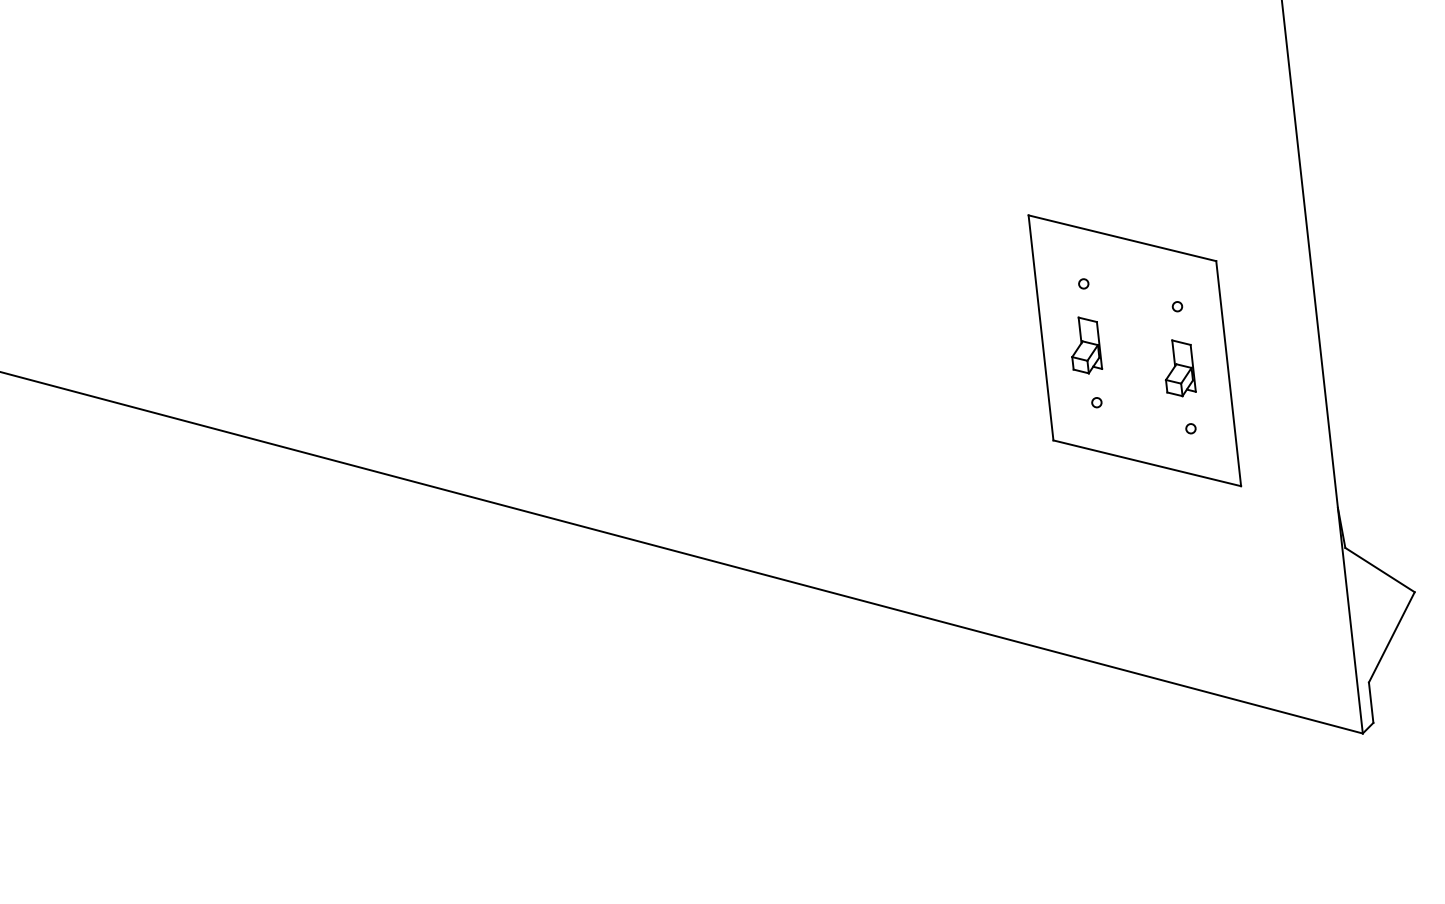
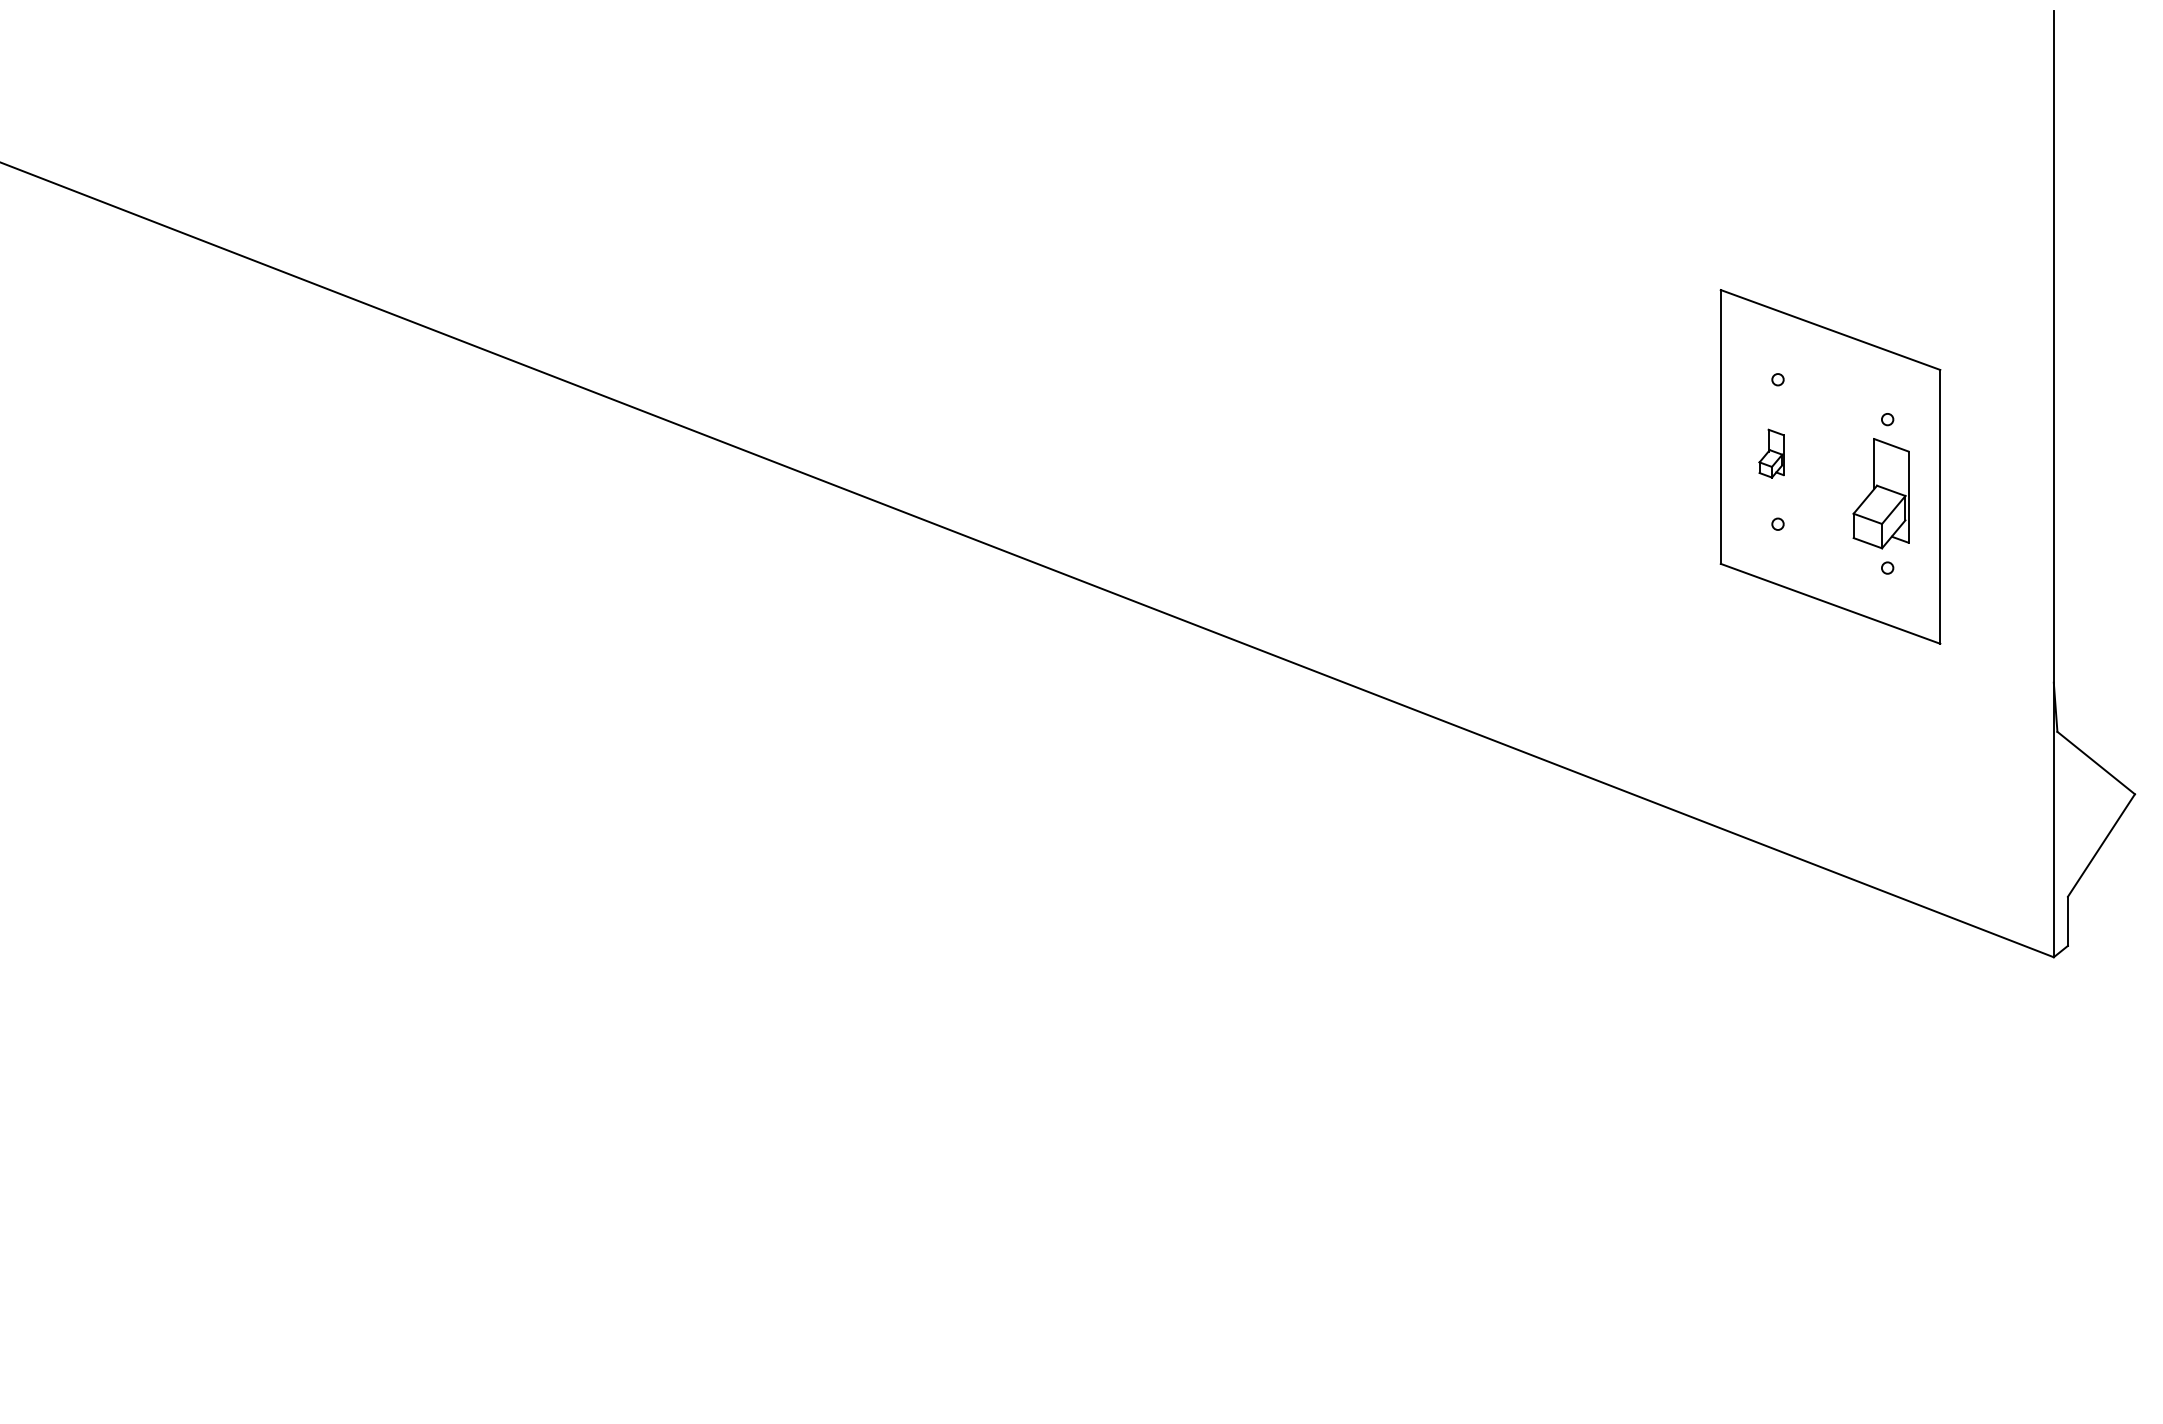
part: (1085, 345) -> (1771, 453), size x0.7
part: (1179, 368) -> (1881, 493), size x1.6

